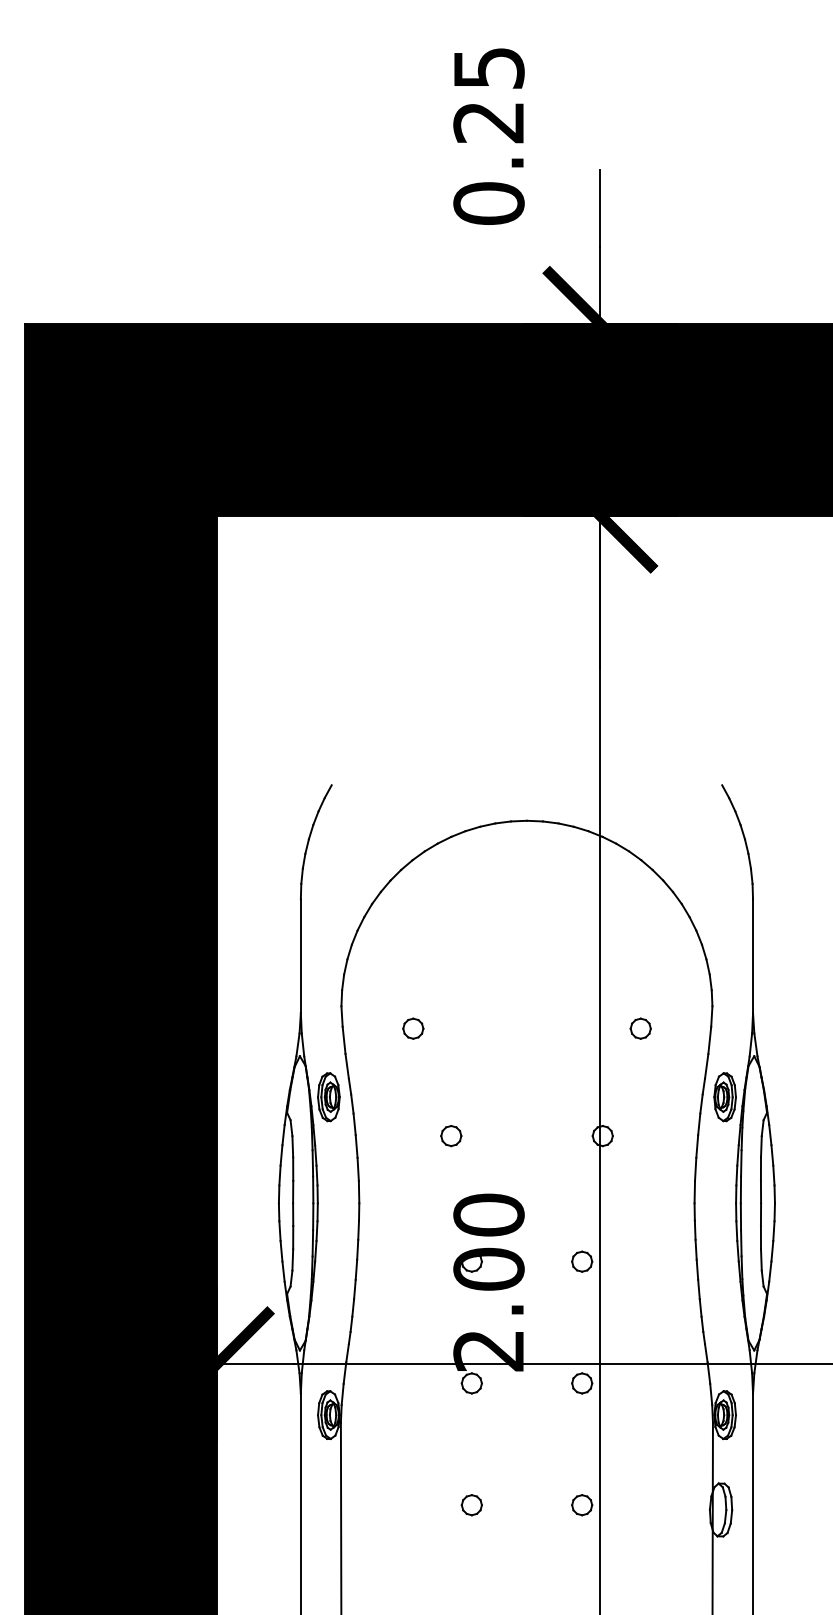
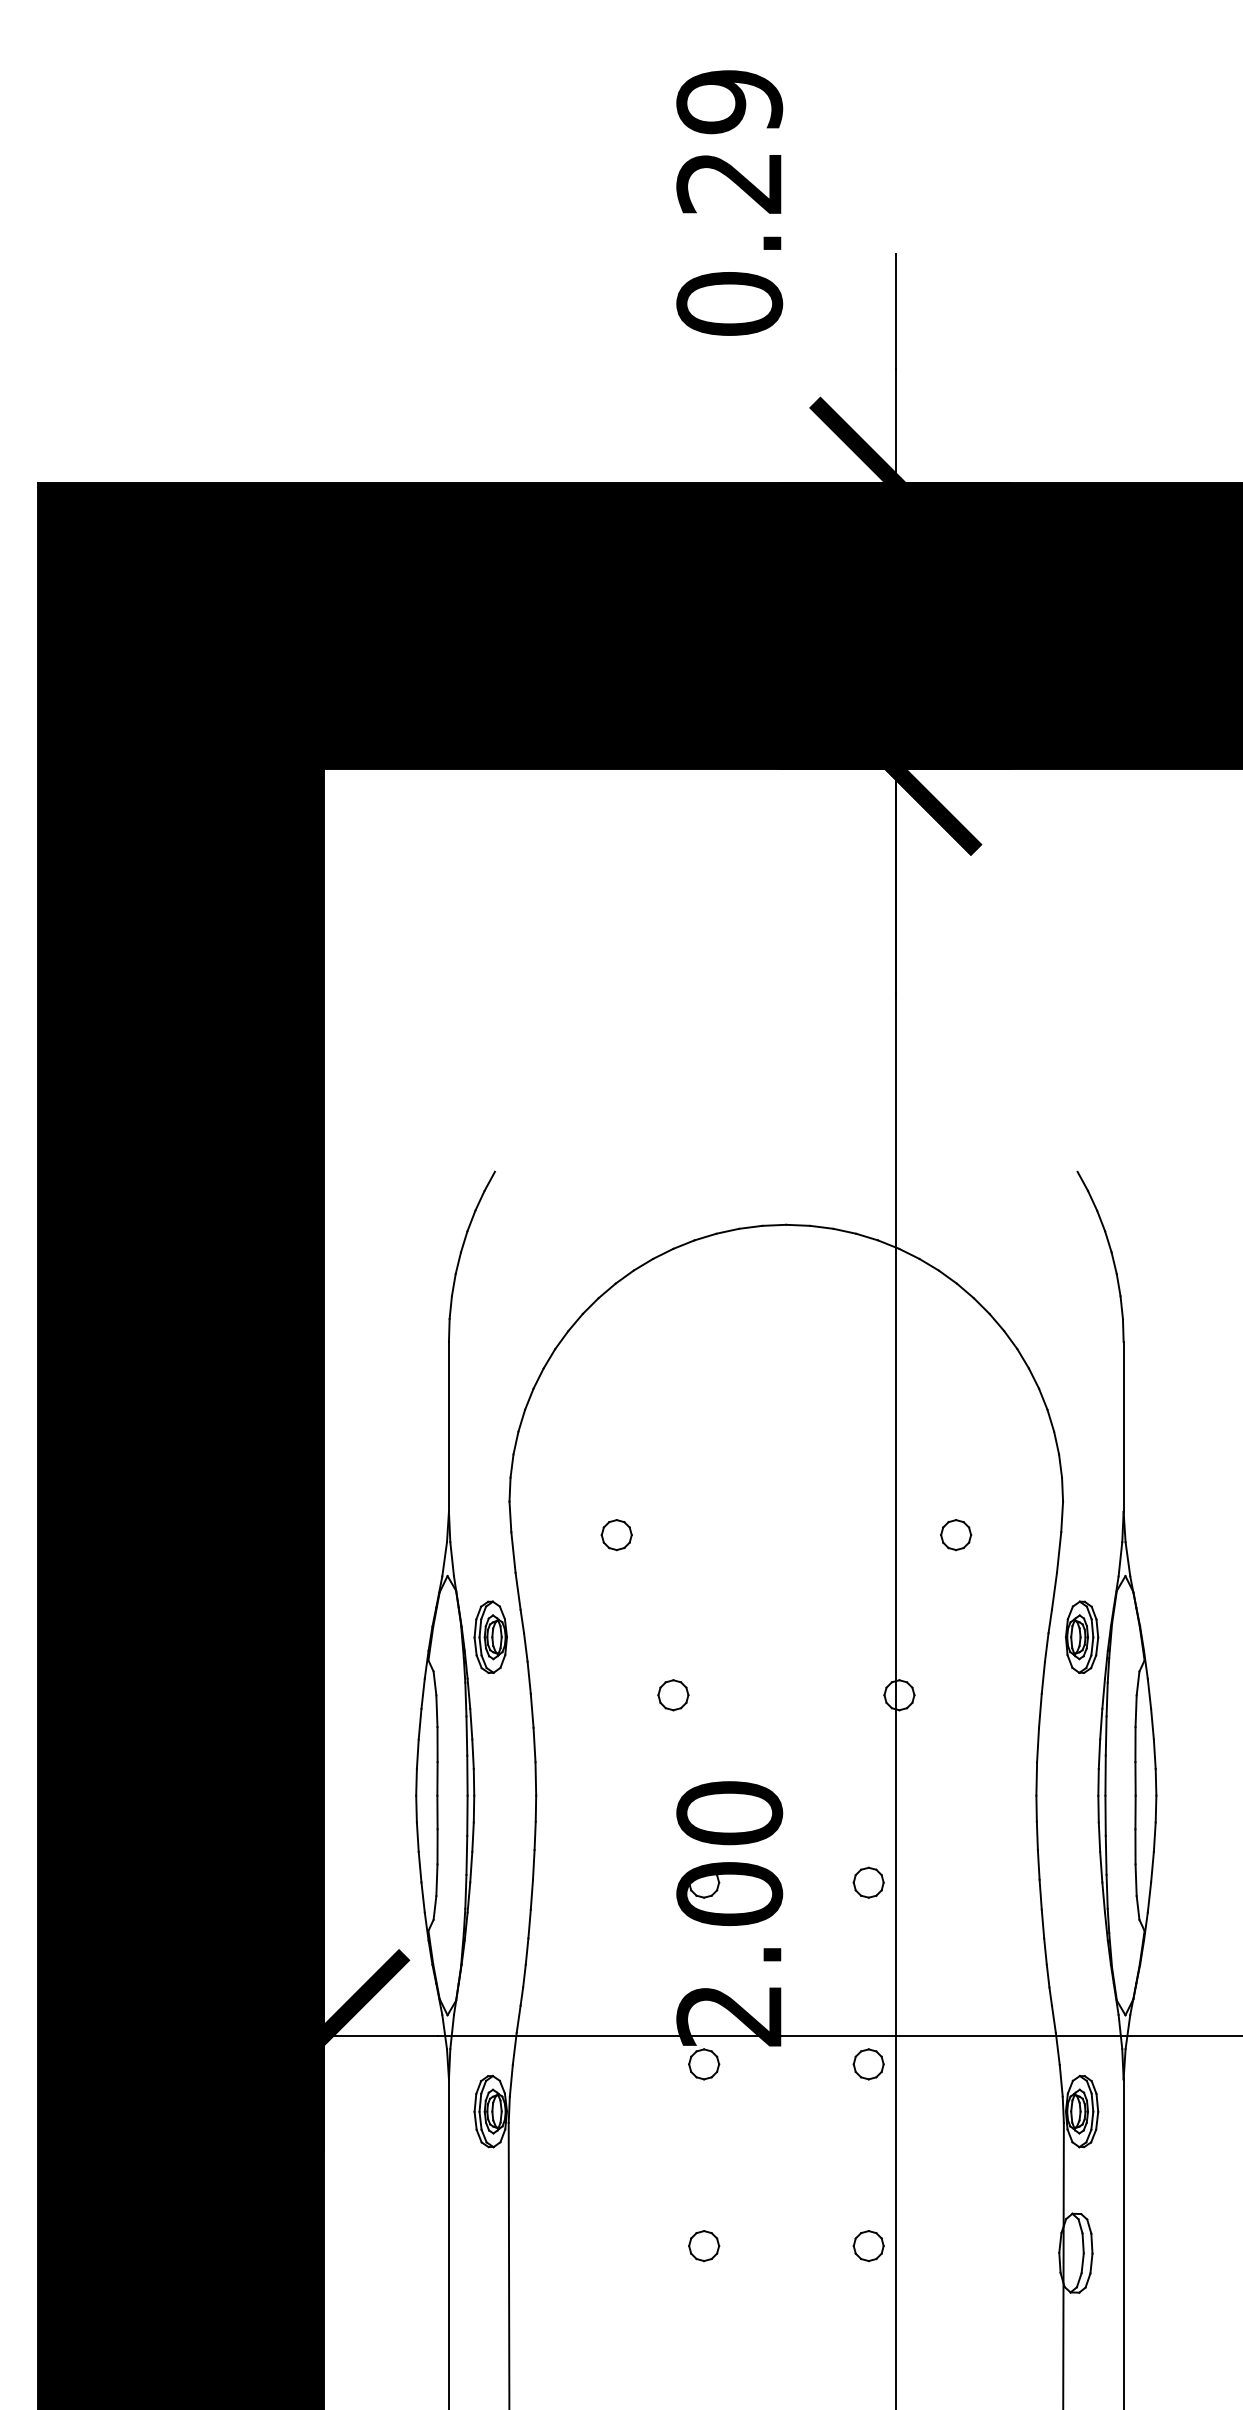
text: (488, 68) -> (728, 102), 0.25 -> 0.29

